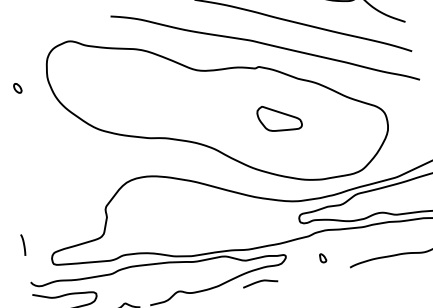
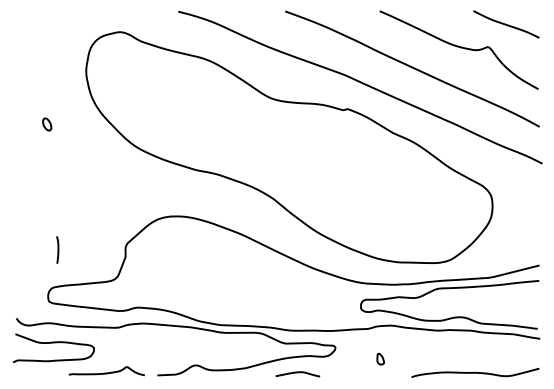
part: (18, 88) -> (47, 124), moved
part: (279, 117) -> (360, 176), removed
line: (23, 244) -> (57, 249), moved

